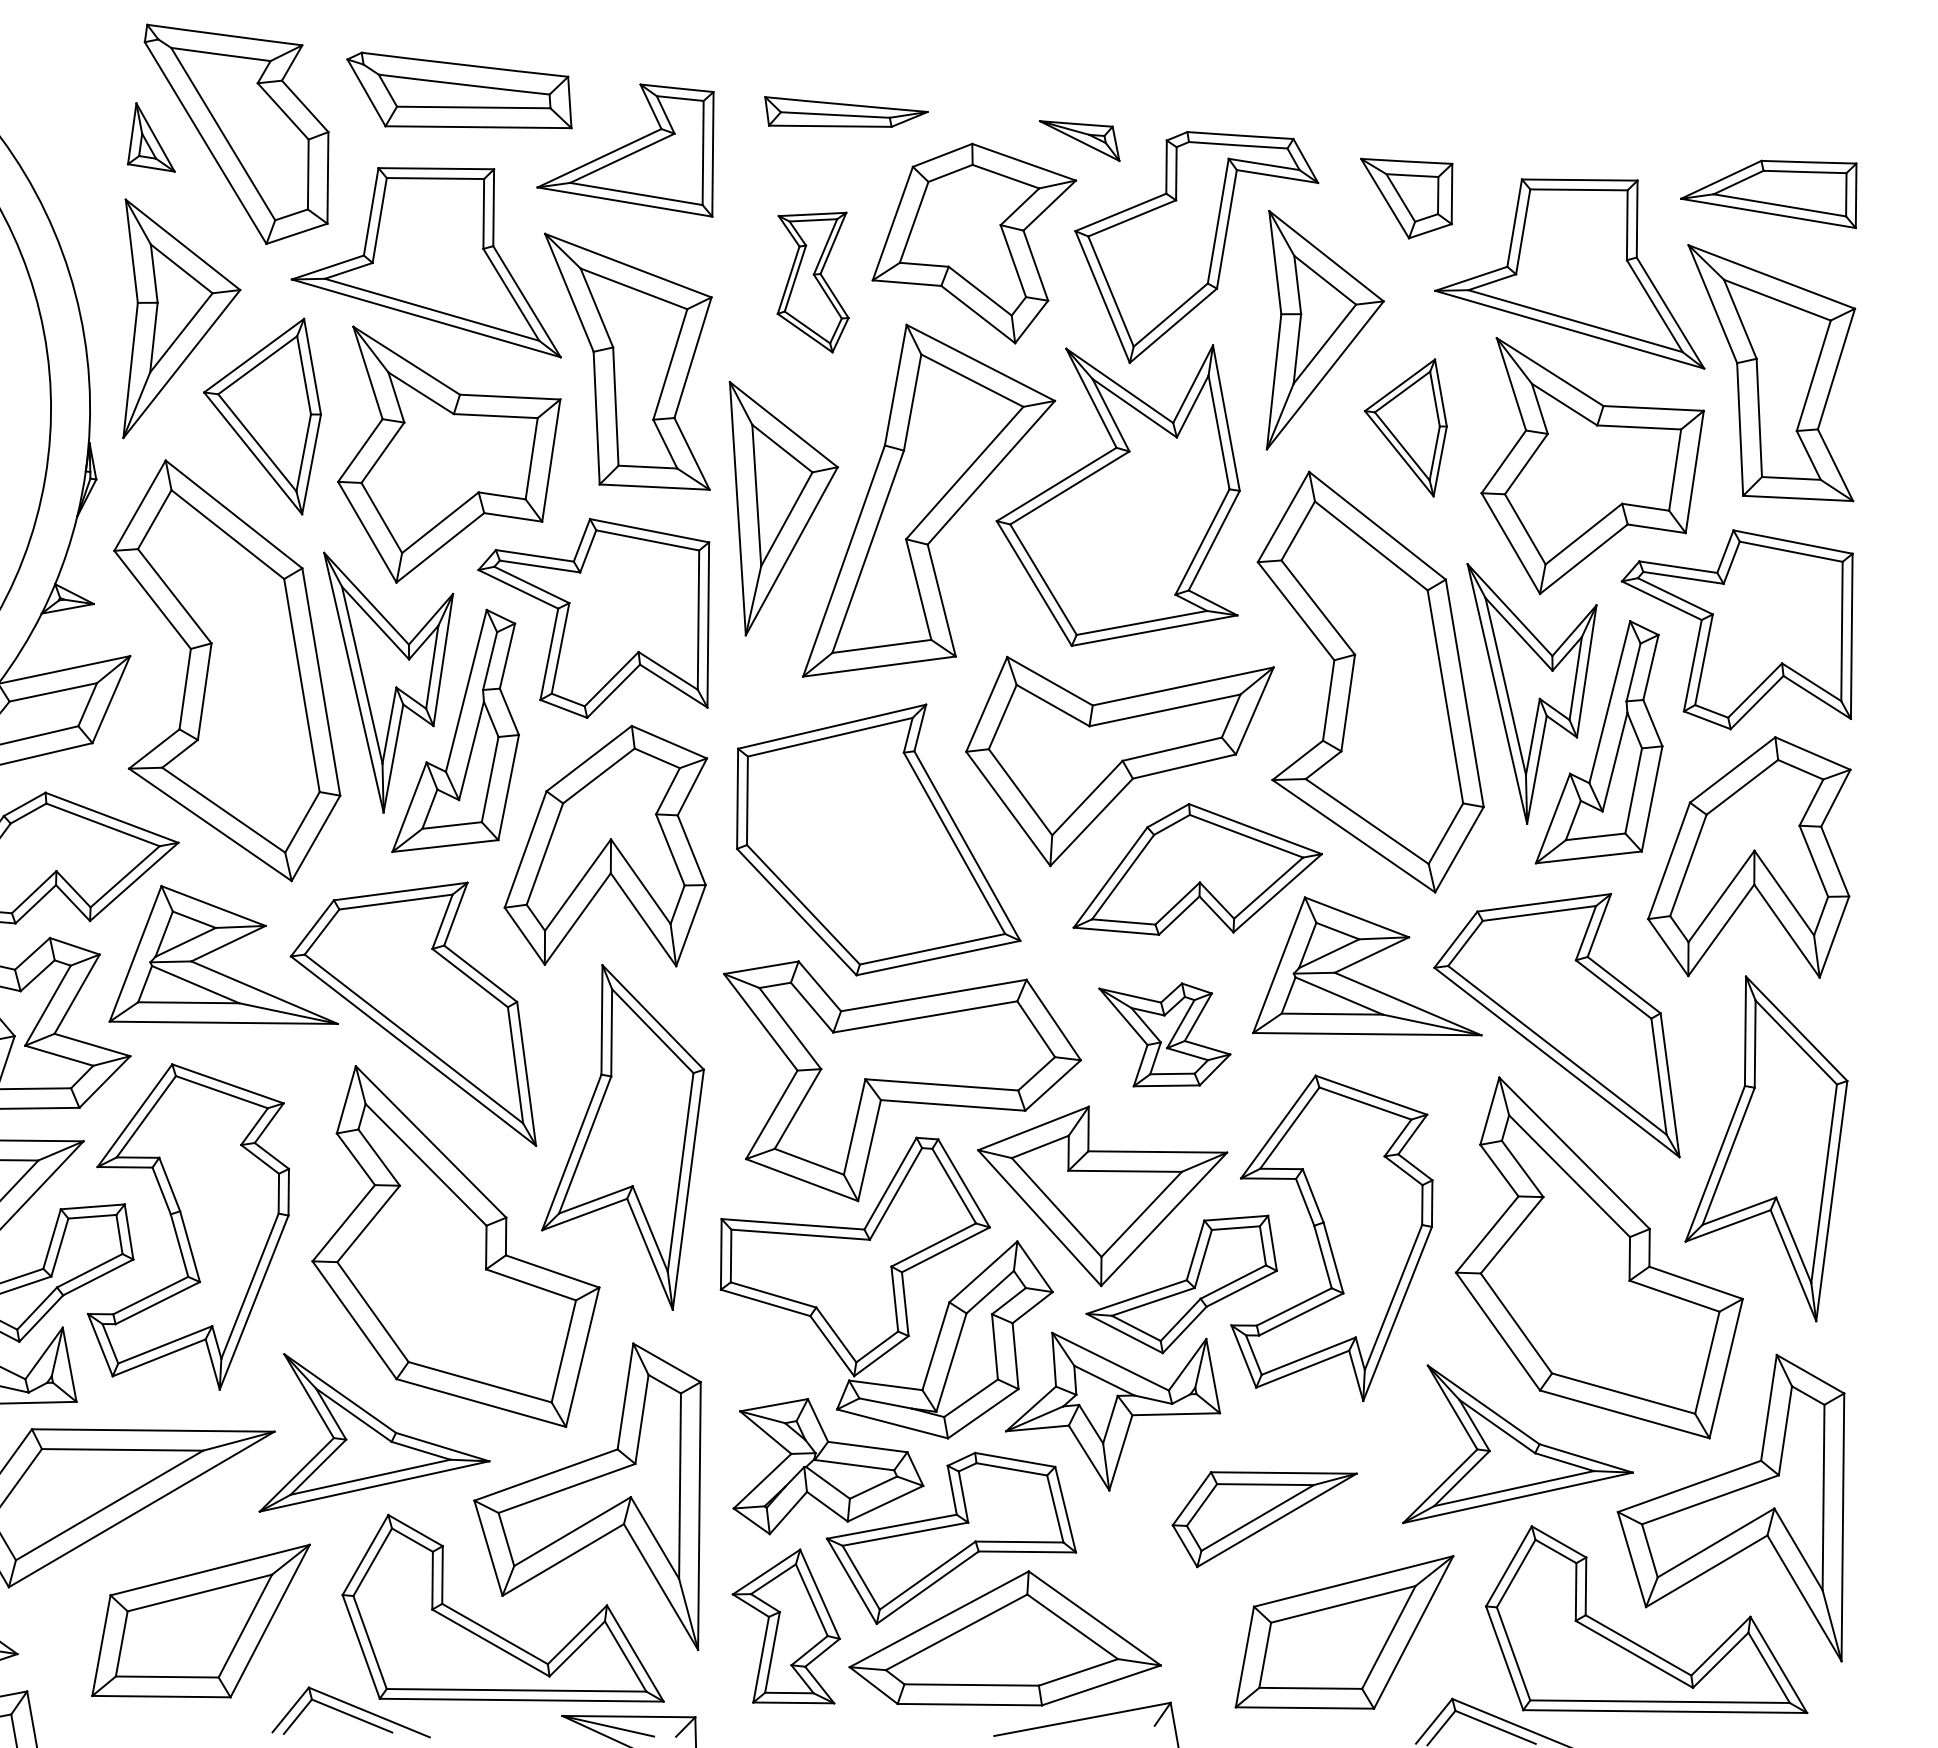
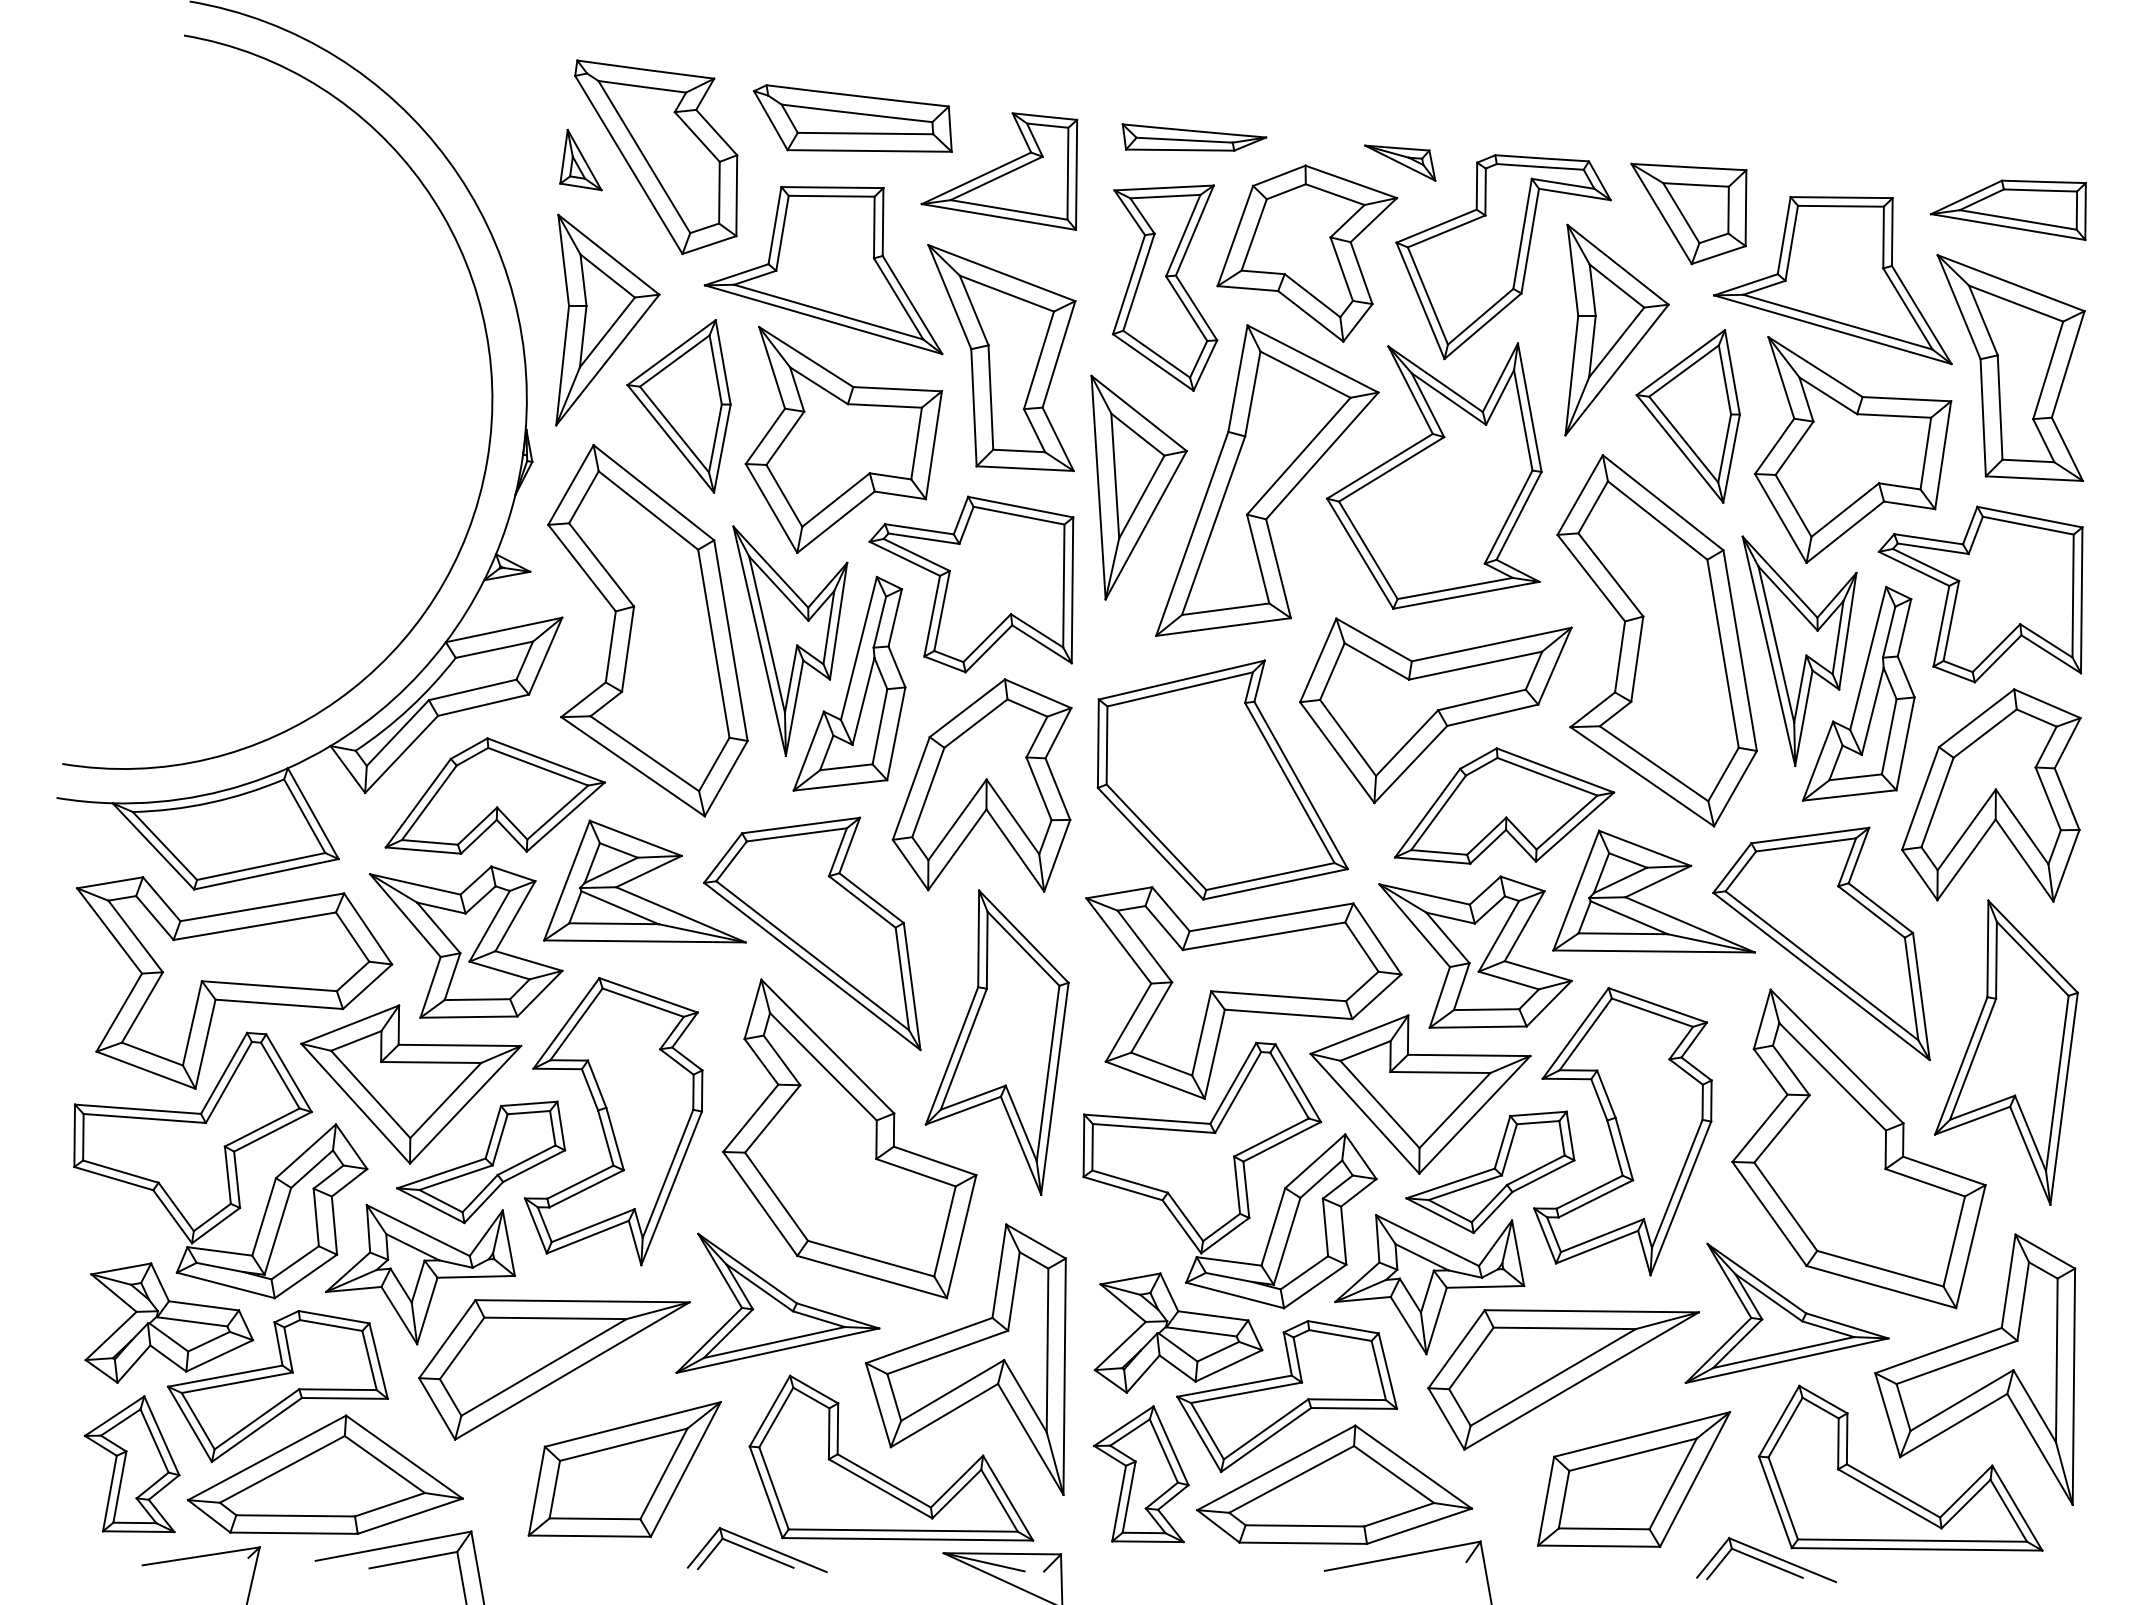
part: (1406, 198) -> (1688, 213), size x1.43
part: (812, 281) -> (1164, 287), size x1.67
part: (1405, 428) -> (1687, 416), size x1.43
part: (1164, 1034) -> (1475, 951), size x1.67
part: (1264, 1519) -> (1563, 1379), size x1.67

